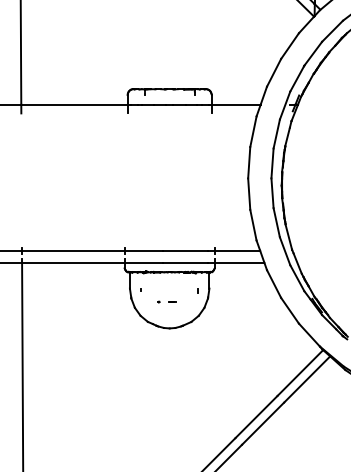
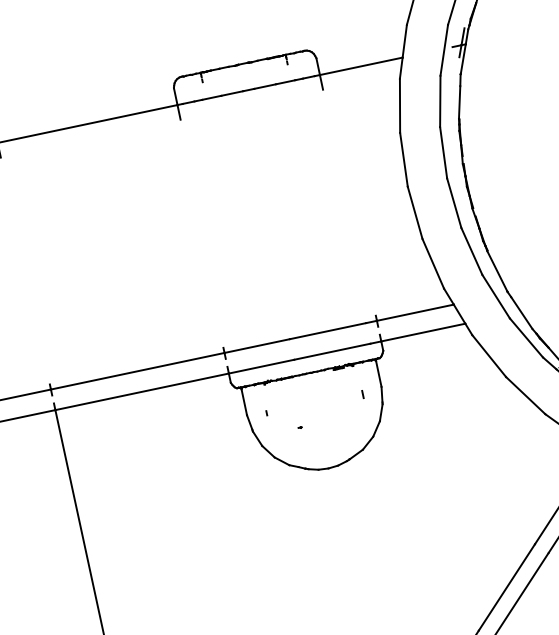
part: (172, 301) -> (323, 421), removed

